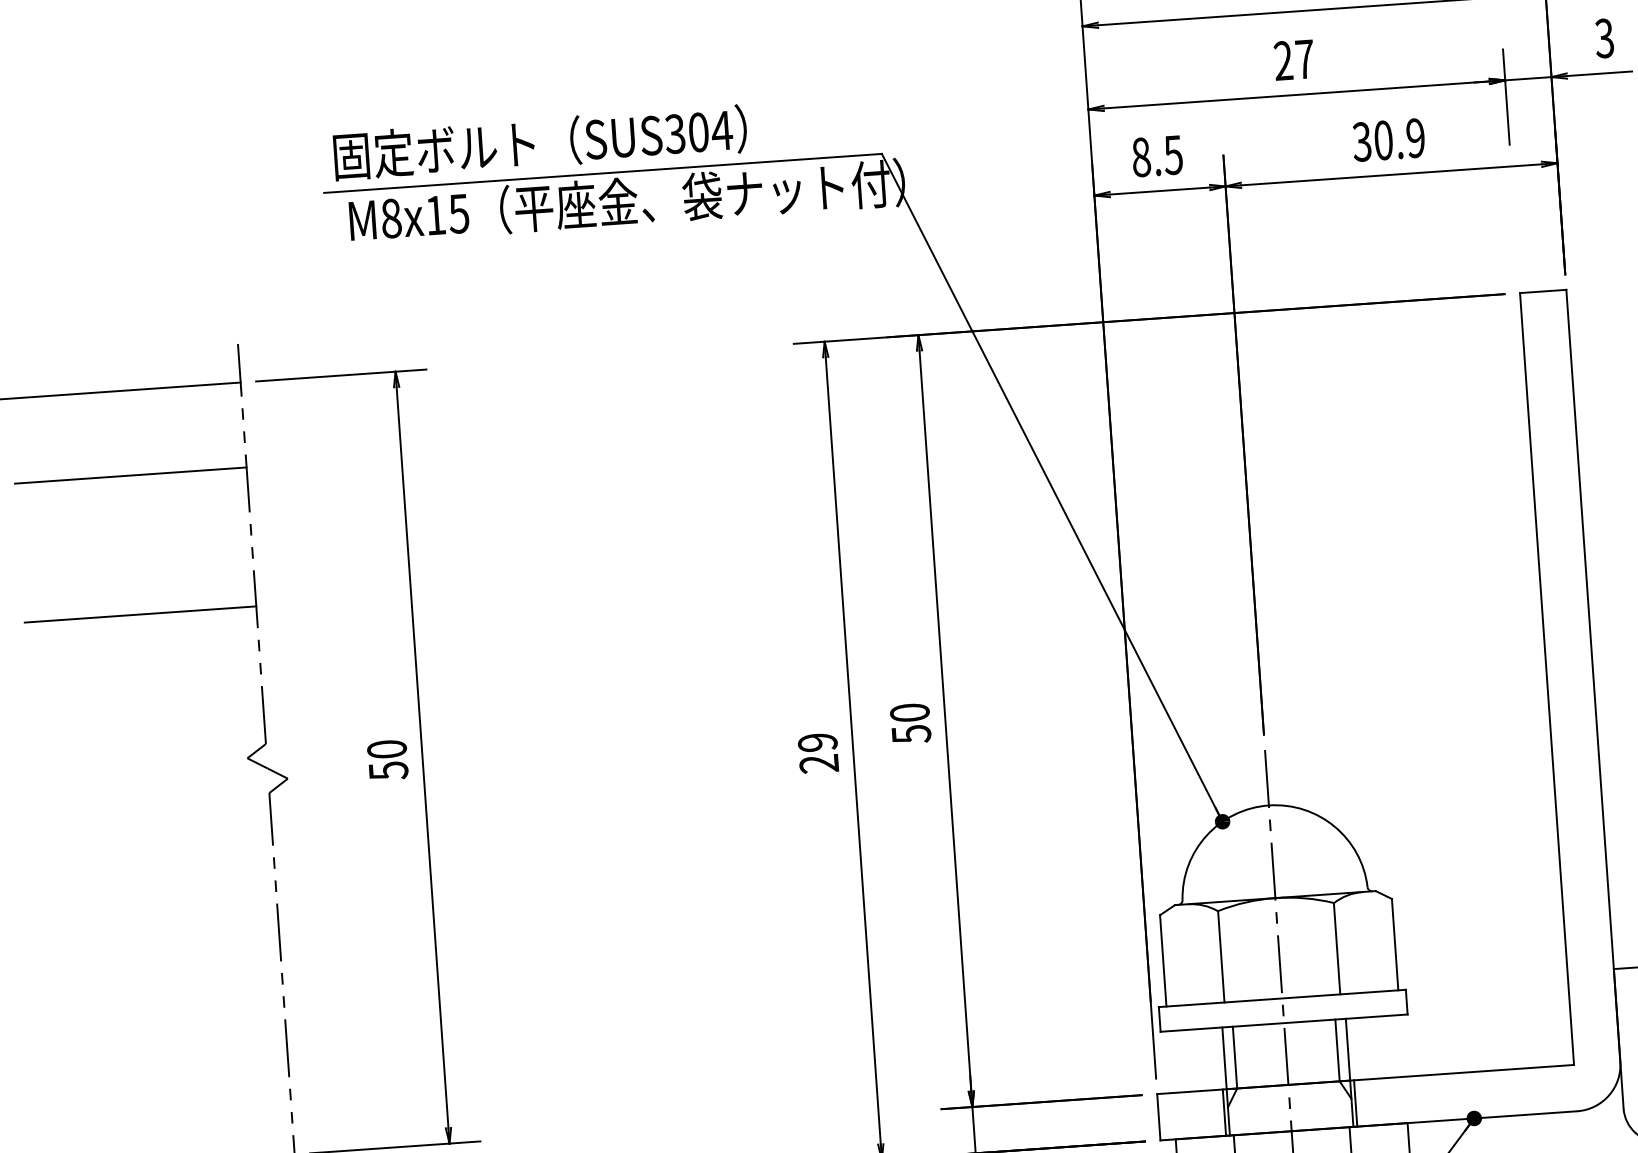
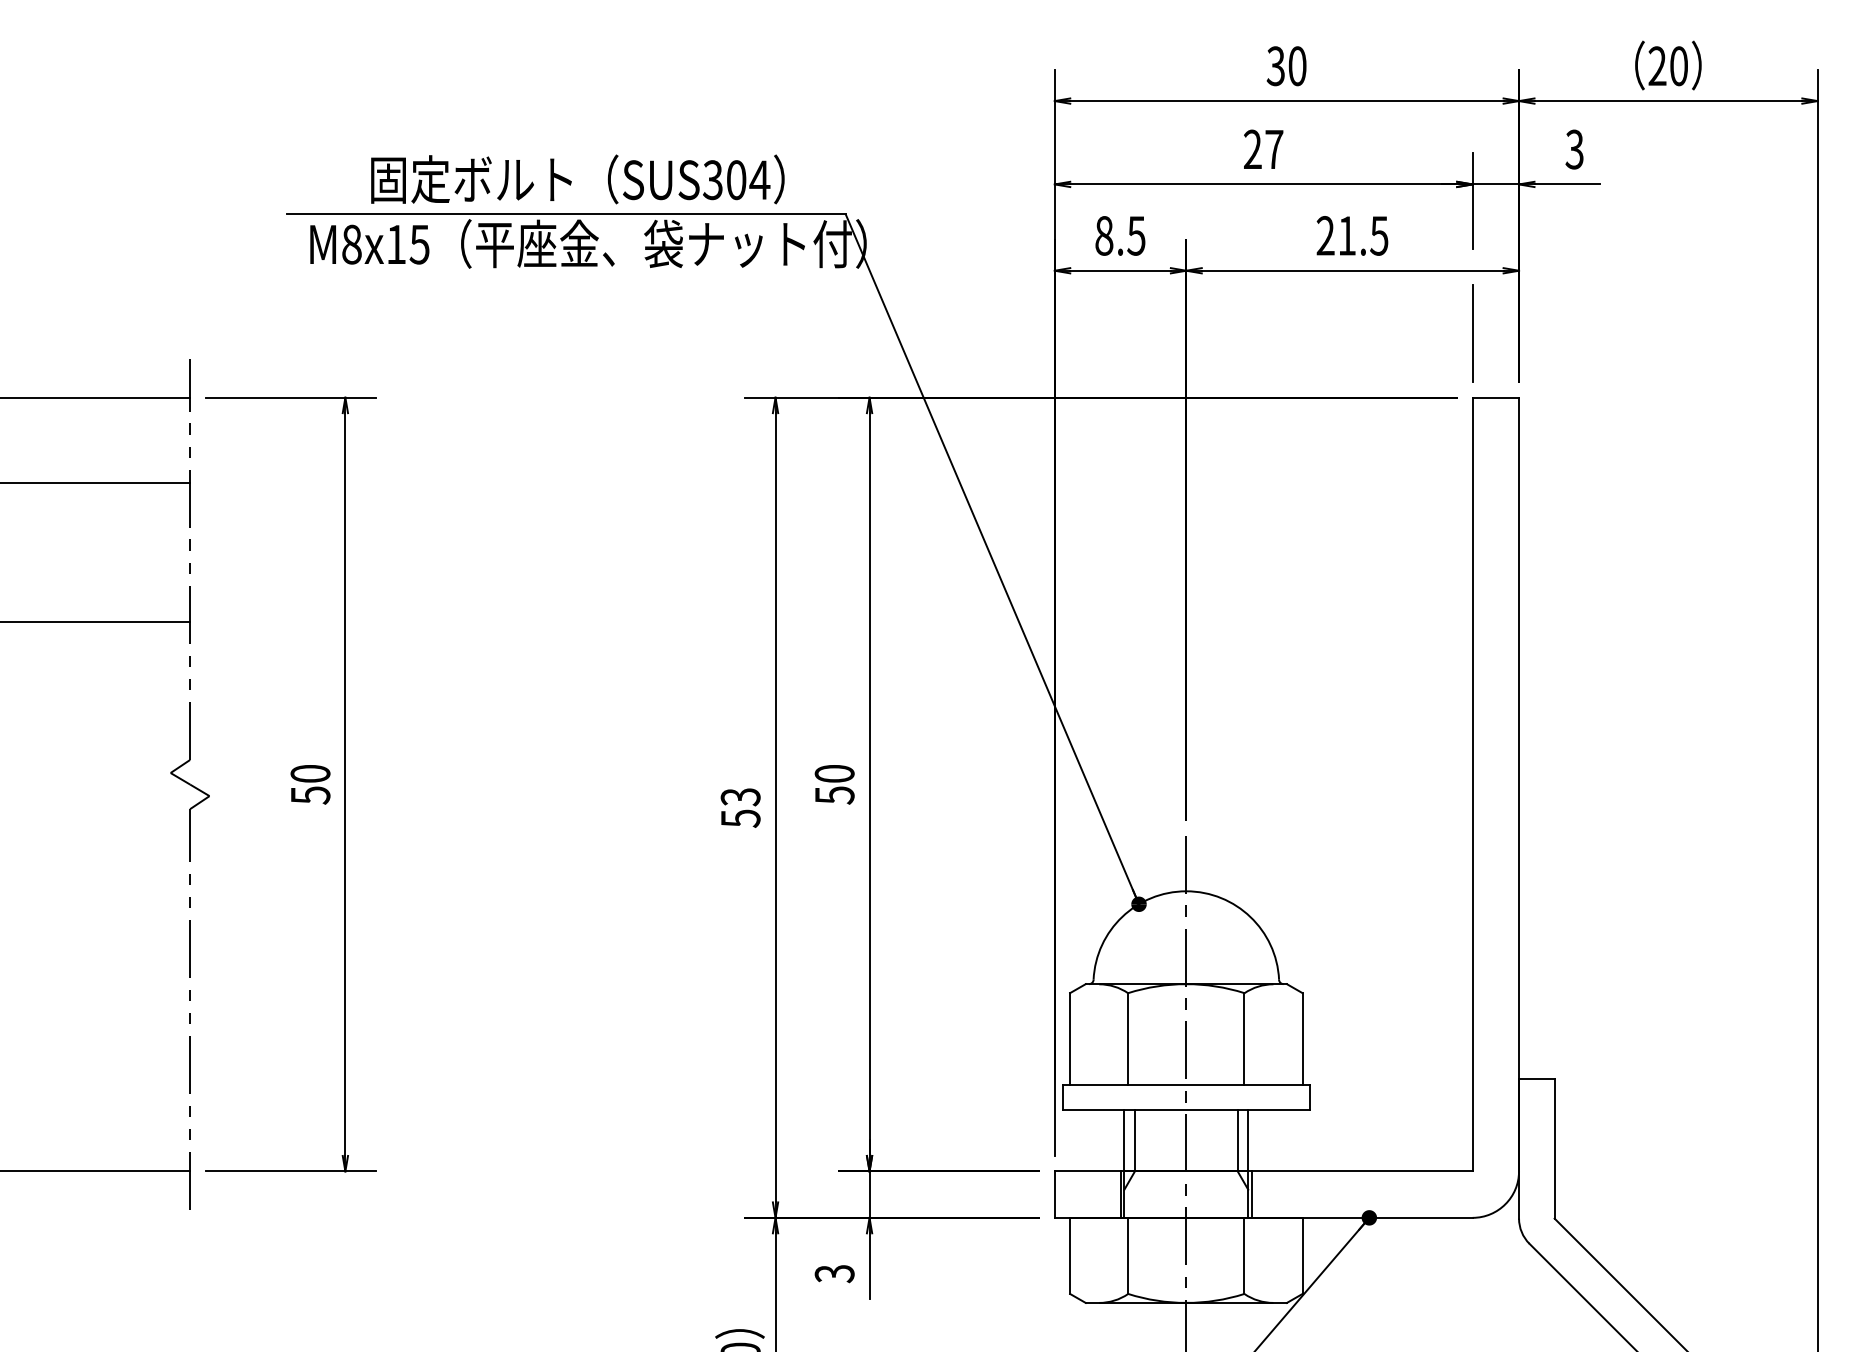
text: (1388, 139) -> (1352, 235), 30.9 -> 21.5
text: (540, 142) -> (577, 179), moved
line: (1515, 229) -> (1472, 333), added
text: (818, 752) -> (740, 807), 29 -> 53

